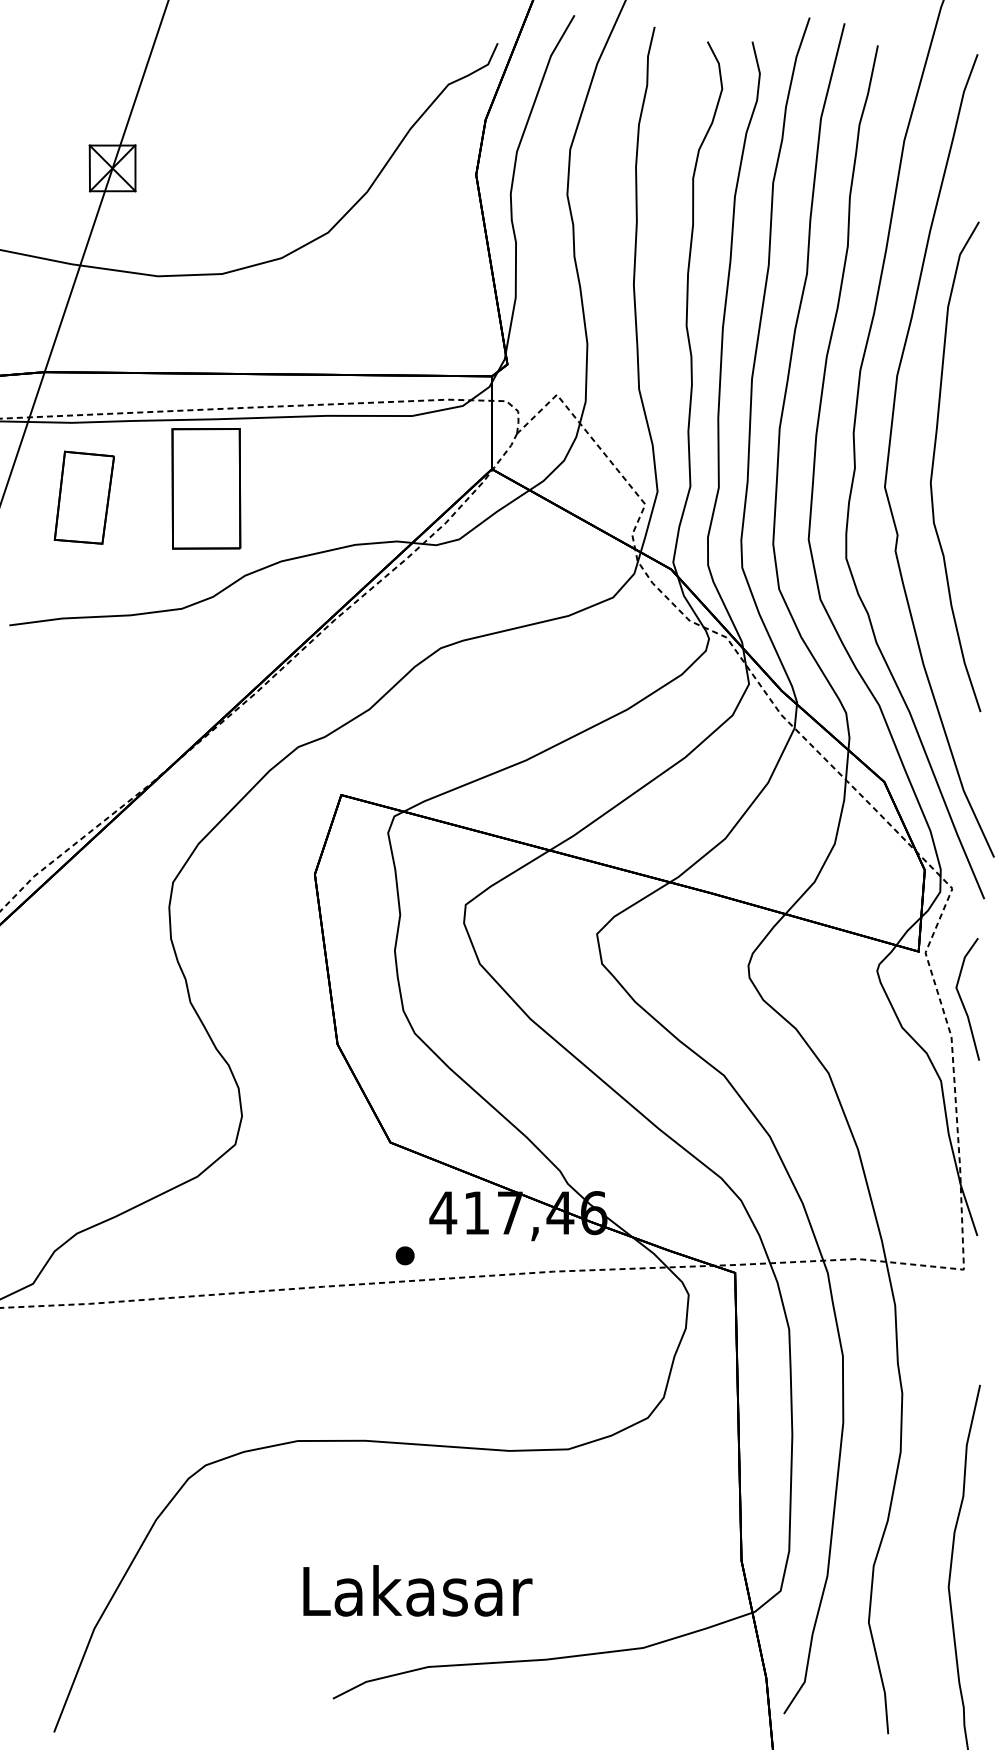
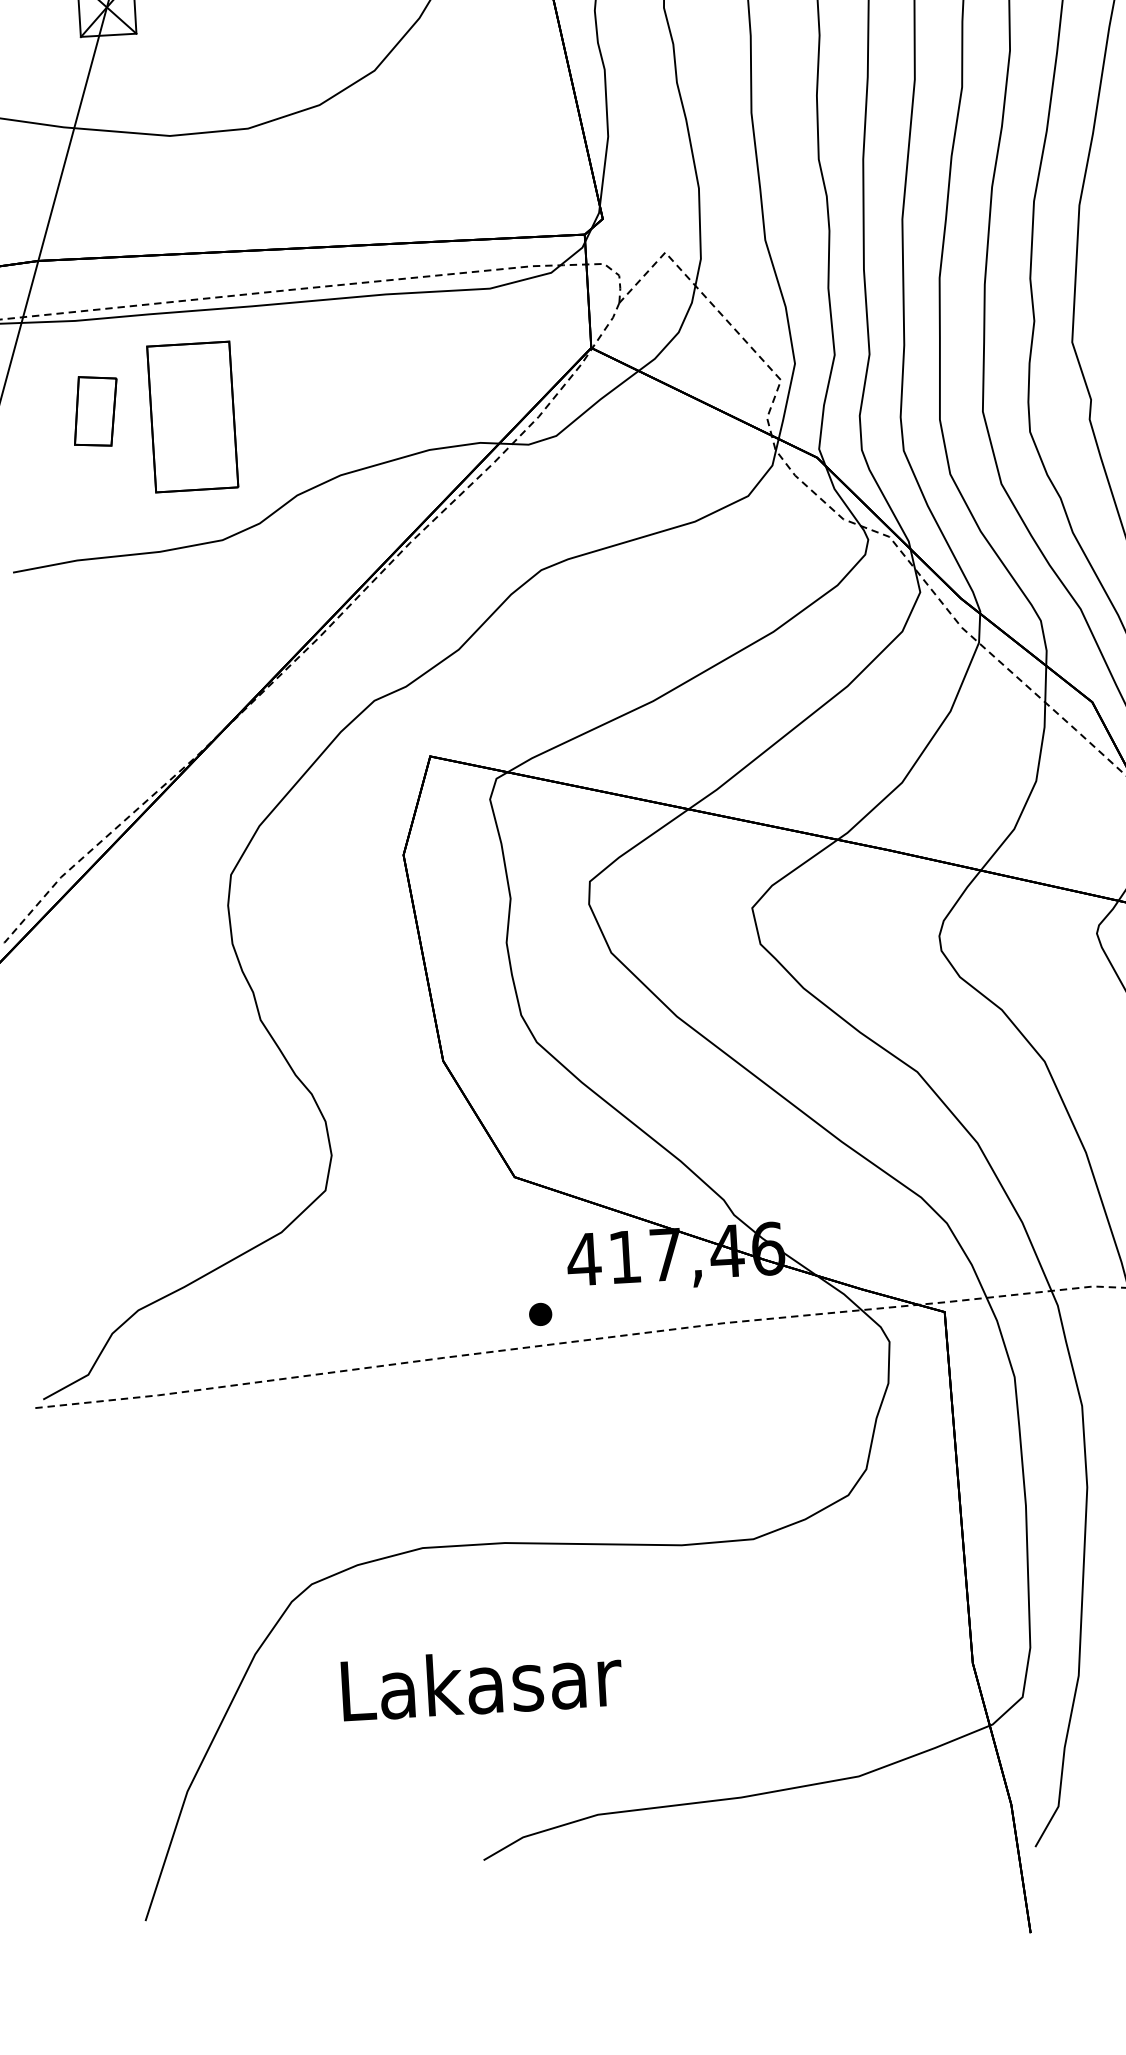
part: (206, 488) -> (192, 416), moved
part: (84, 497) -> (95, 411), size x0.62
text: (417, 1590) -> (481, 1682), moved

